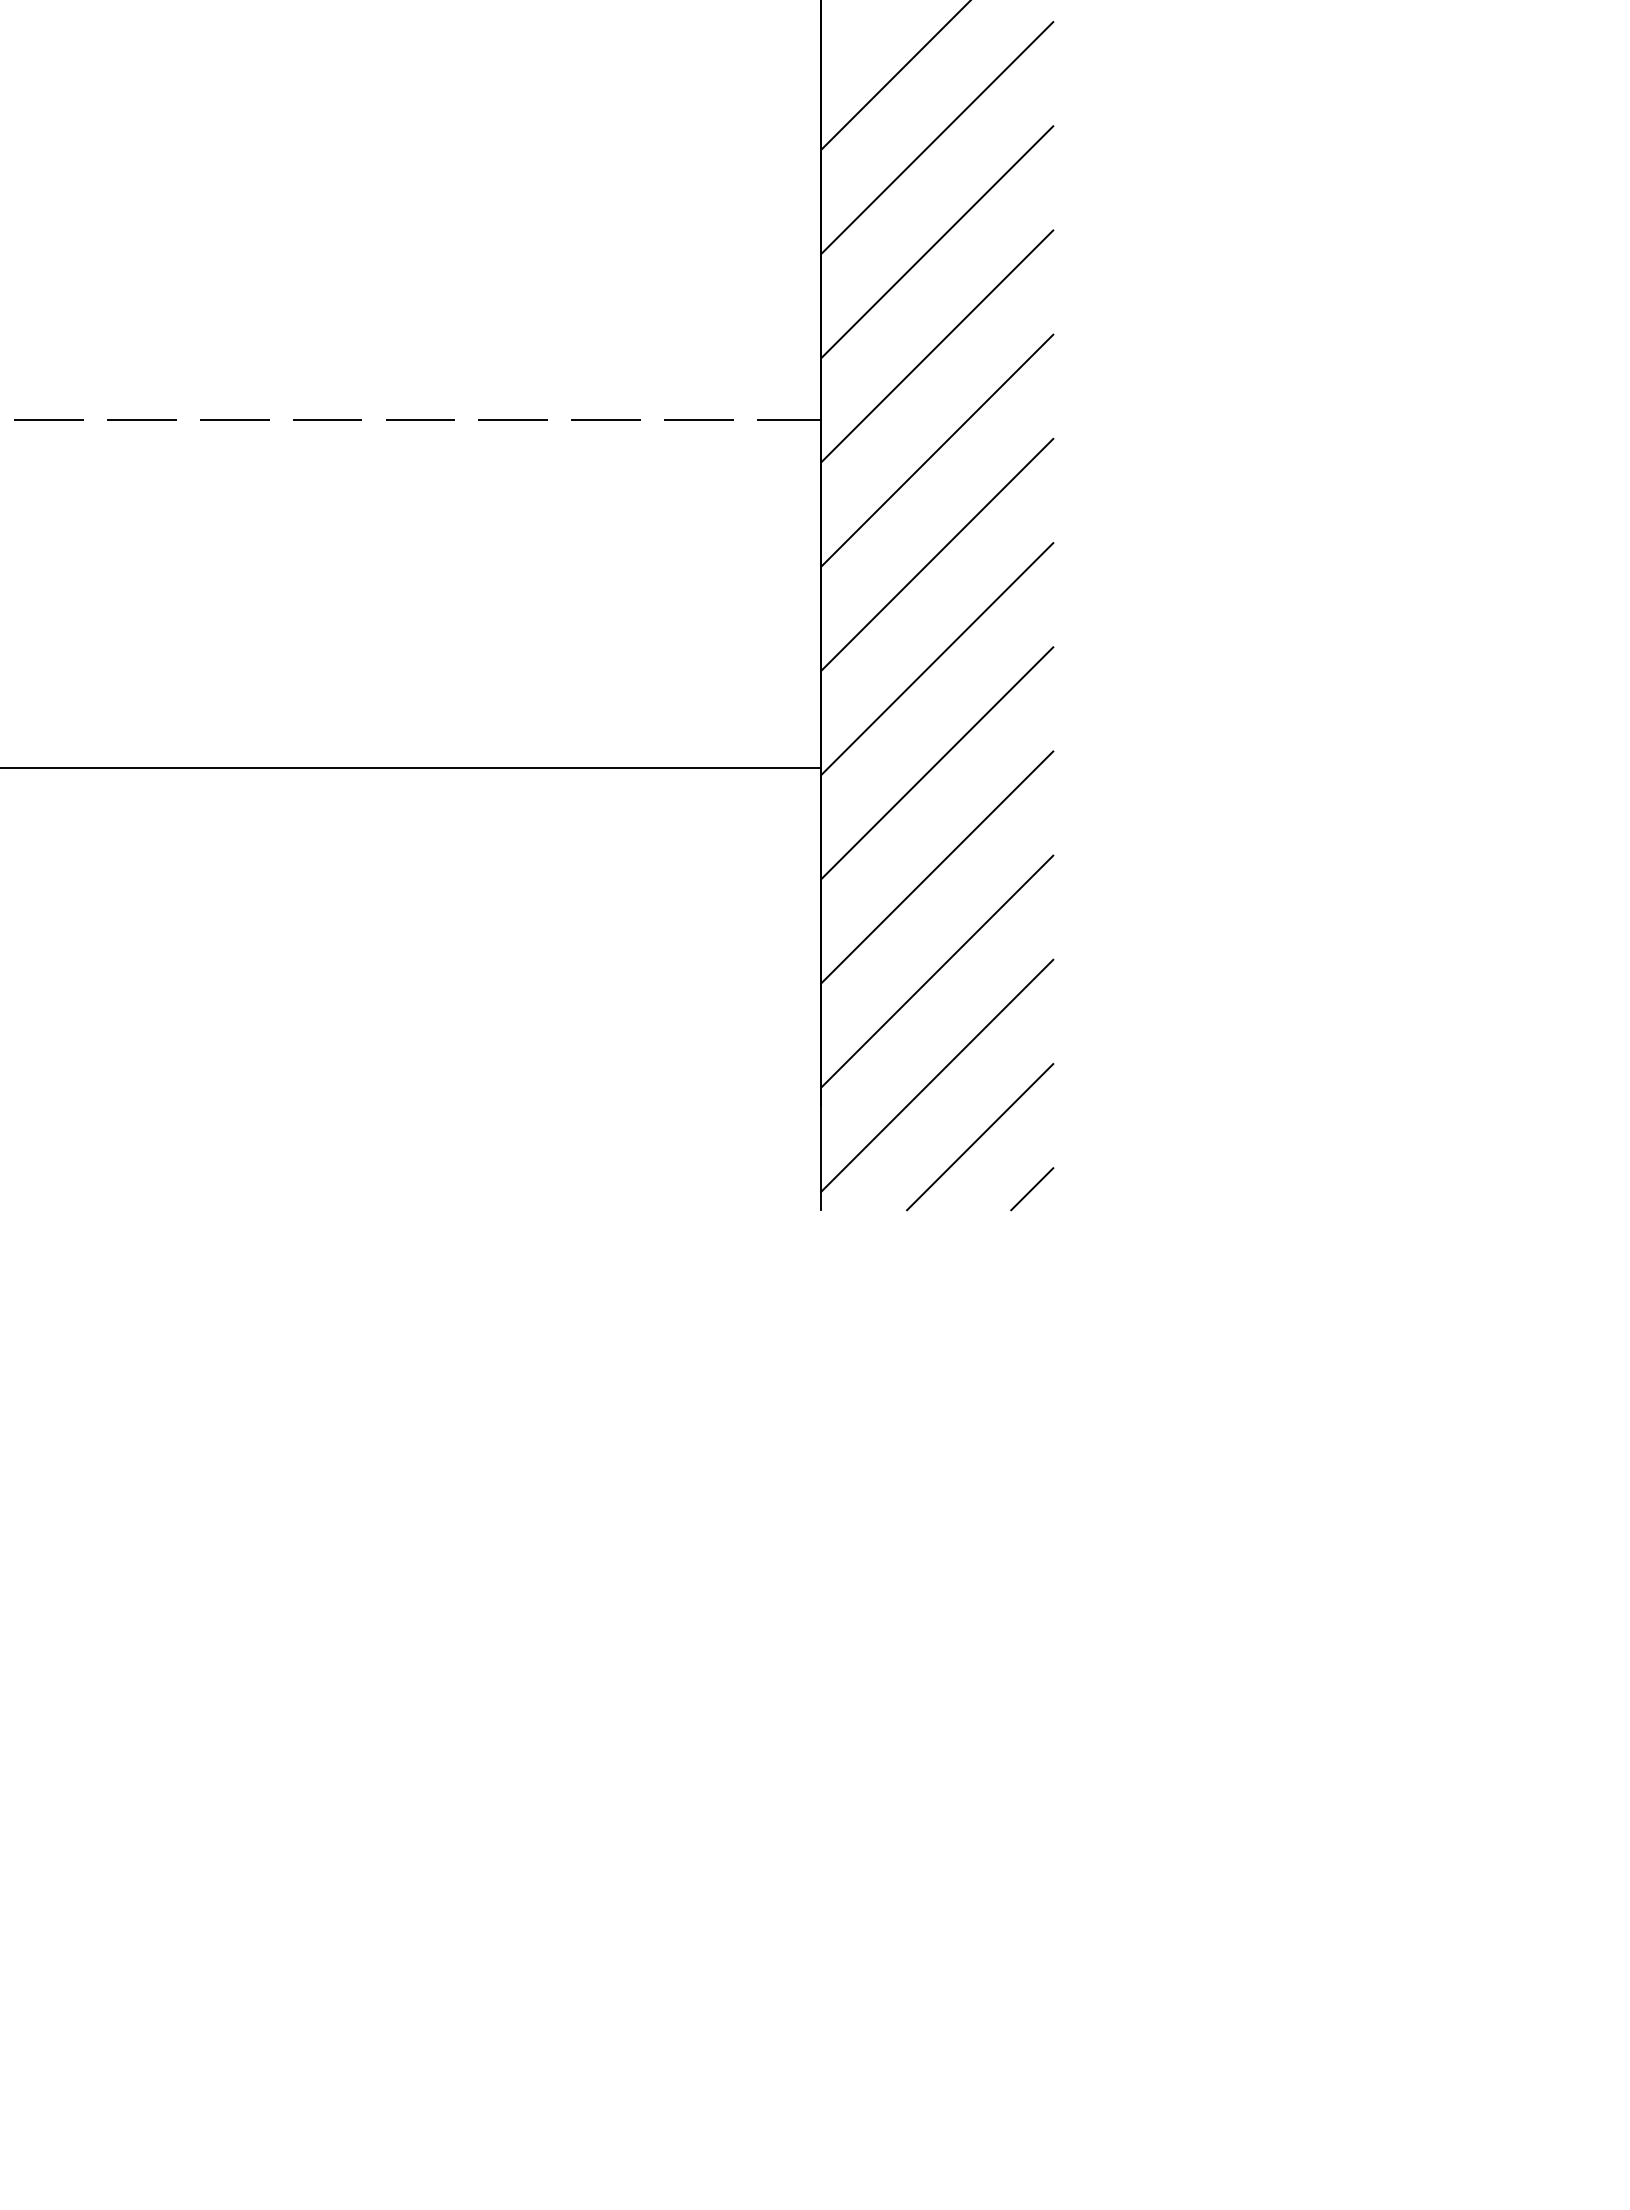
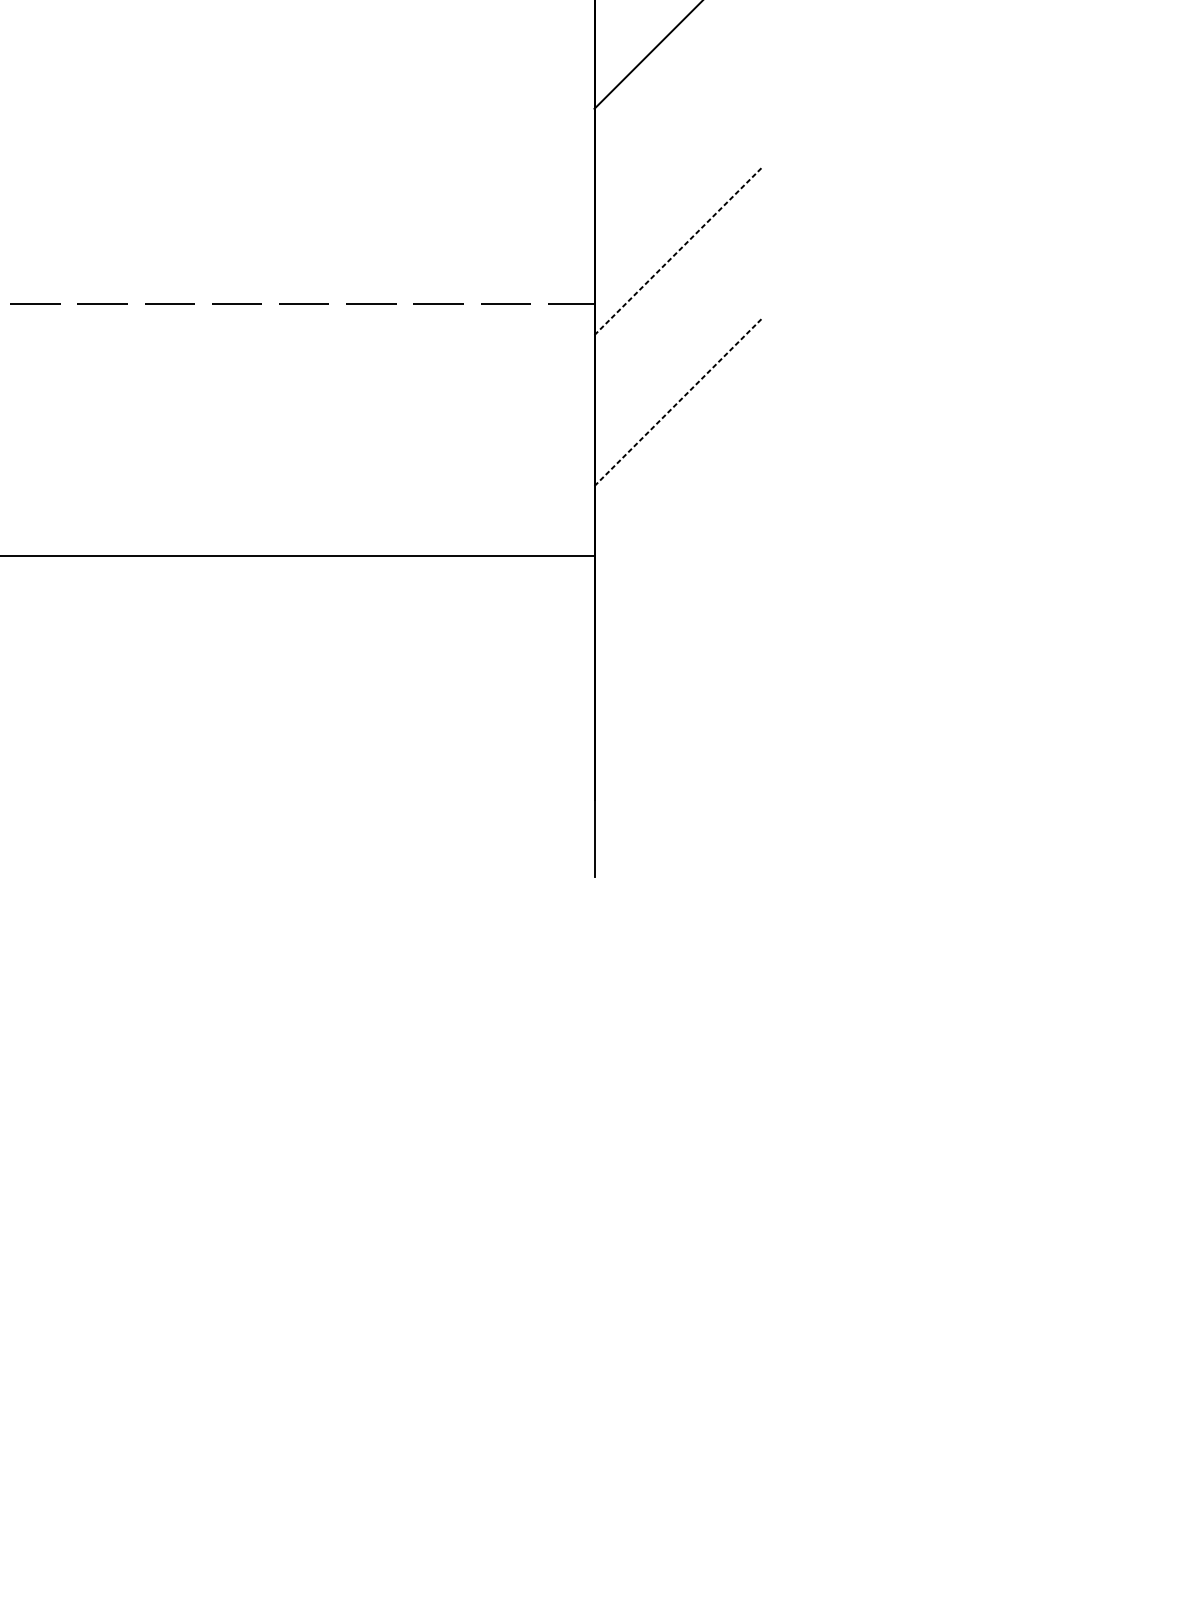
line: (937, 138) -> (678, 100), removed
line: (937, 242) -> (678, 175), removed
line: (937, 346) -> (678, 251), solid -> dashed
line: (937, 450) -> (678, 326), removed
line: (937, 554) -> (678, 401), solid -> dashed
line: (937, 659) -> (678, 477), removed
line: (937, 763) -> (678, 553), removed
line: (937, 867) -> (678, 628), removed
line: (937, 971) -> (678, 703), removed
line: (937, 1075) -> (678, 779), removed
line: (980, 1137) -> (709, 824), removed
line: (1032, 1189) -> (747, 861), removed

